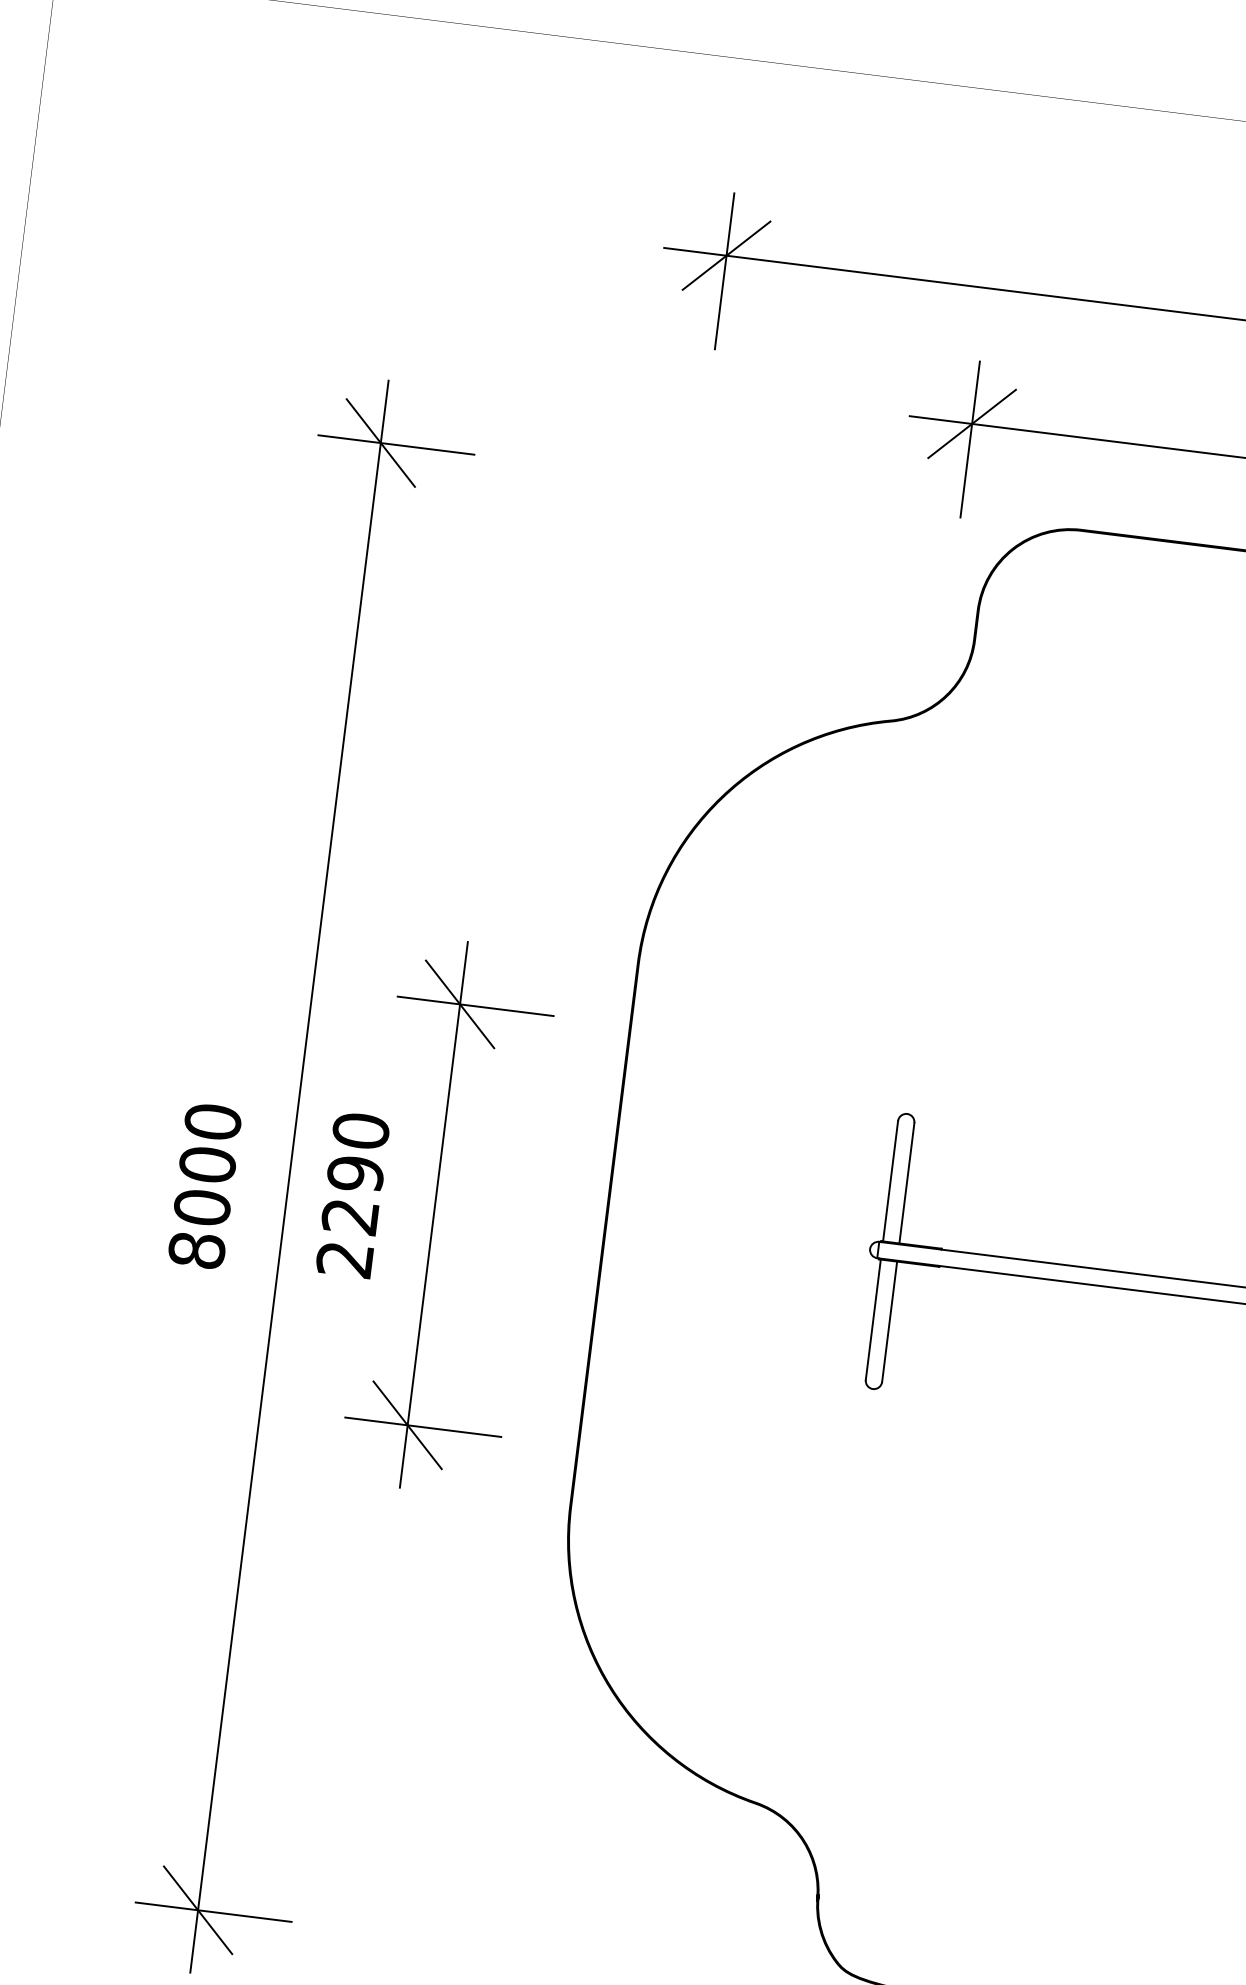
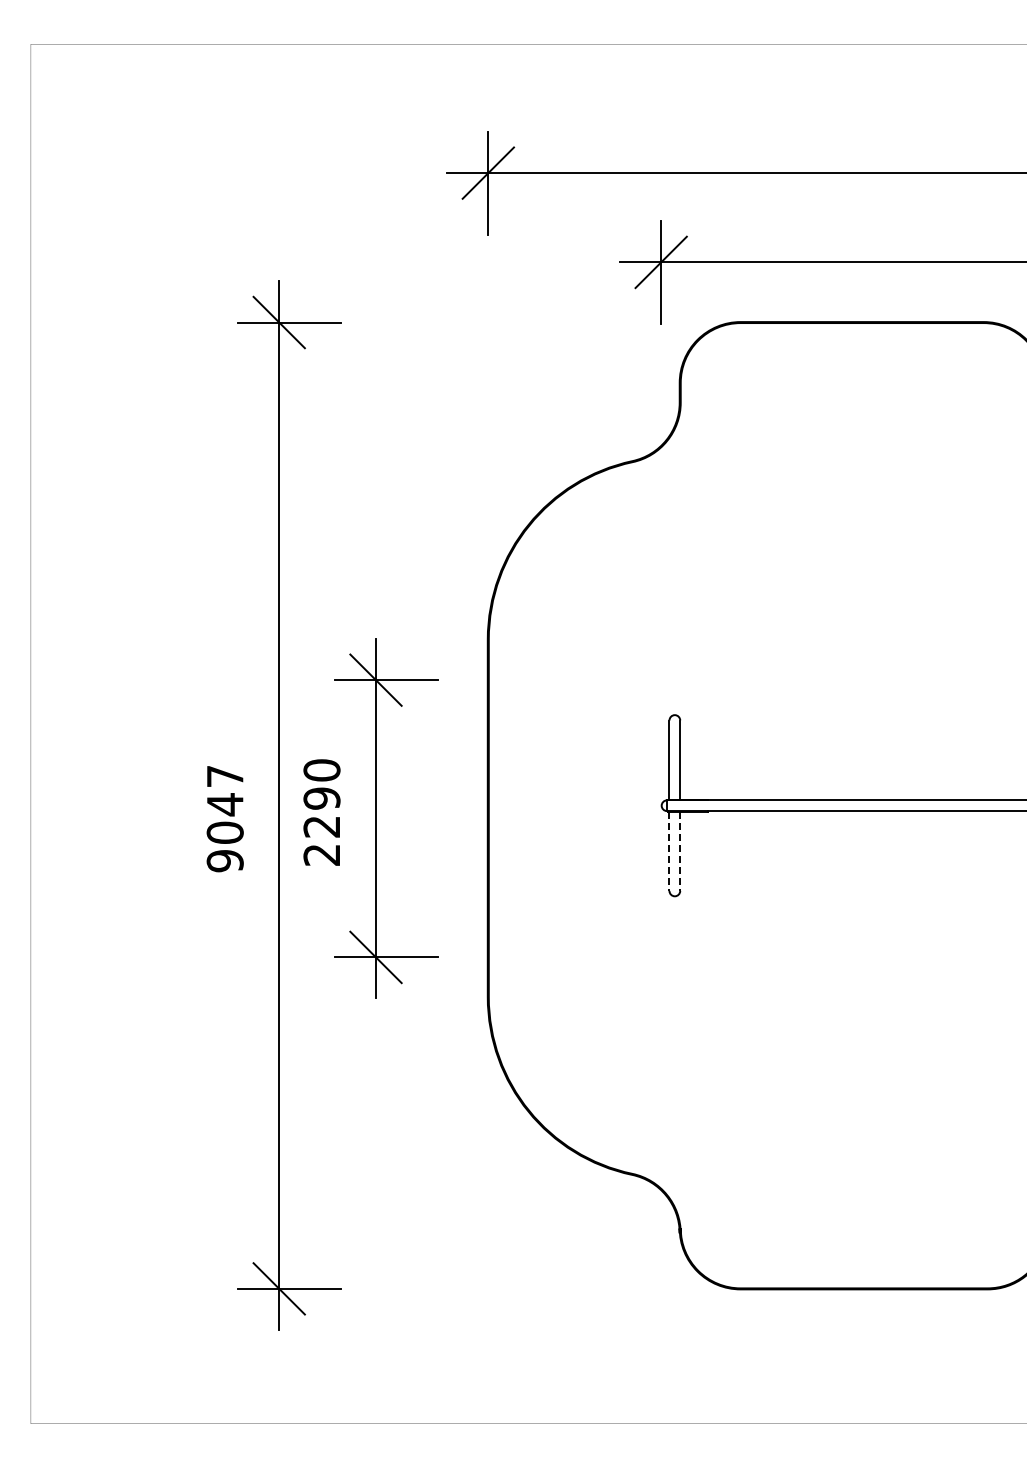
text: (203, 1185) -> (224, 818), 8000 -> 9047
line: (873, 1319) -> (669, 851), solid -> dashed
line: (890, 1322) -> (680, 851), solid -> dashed

